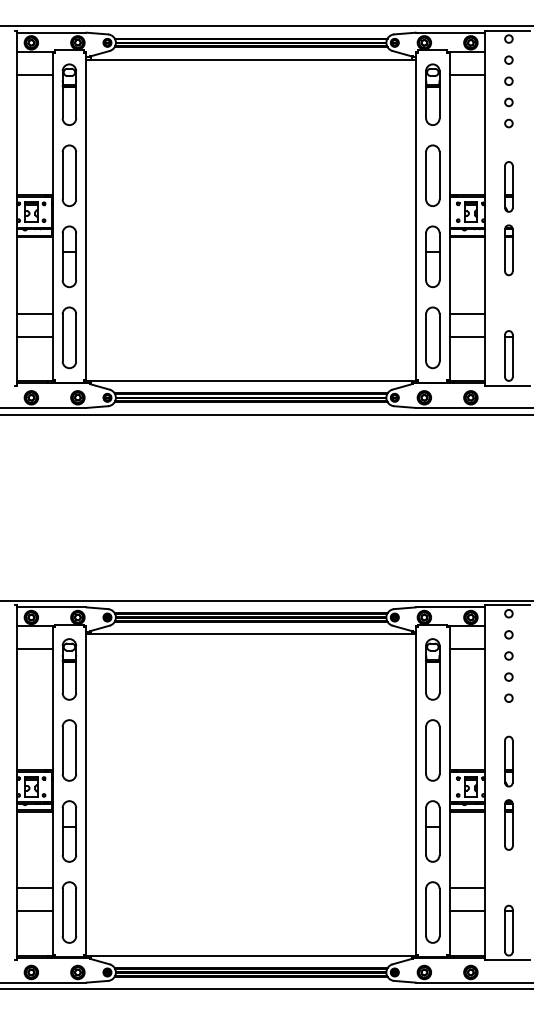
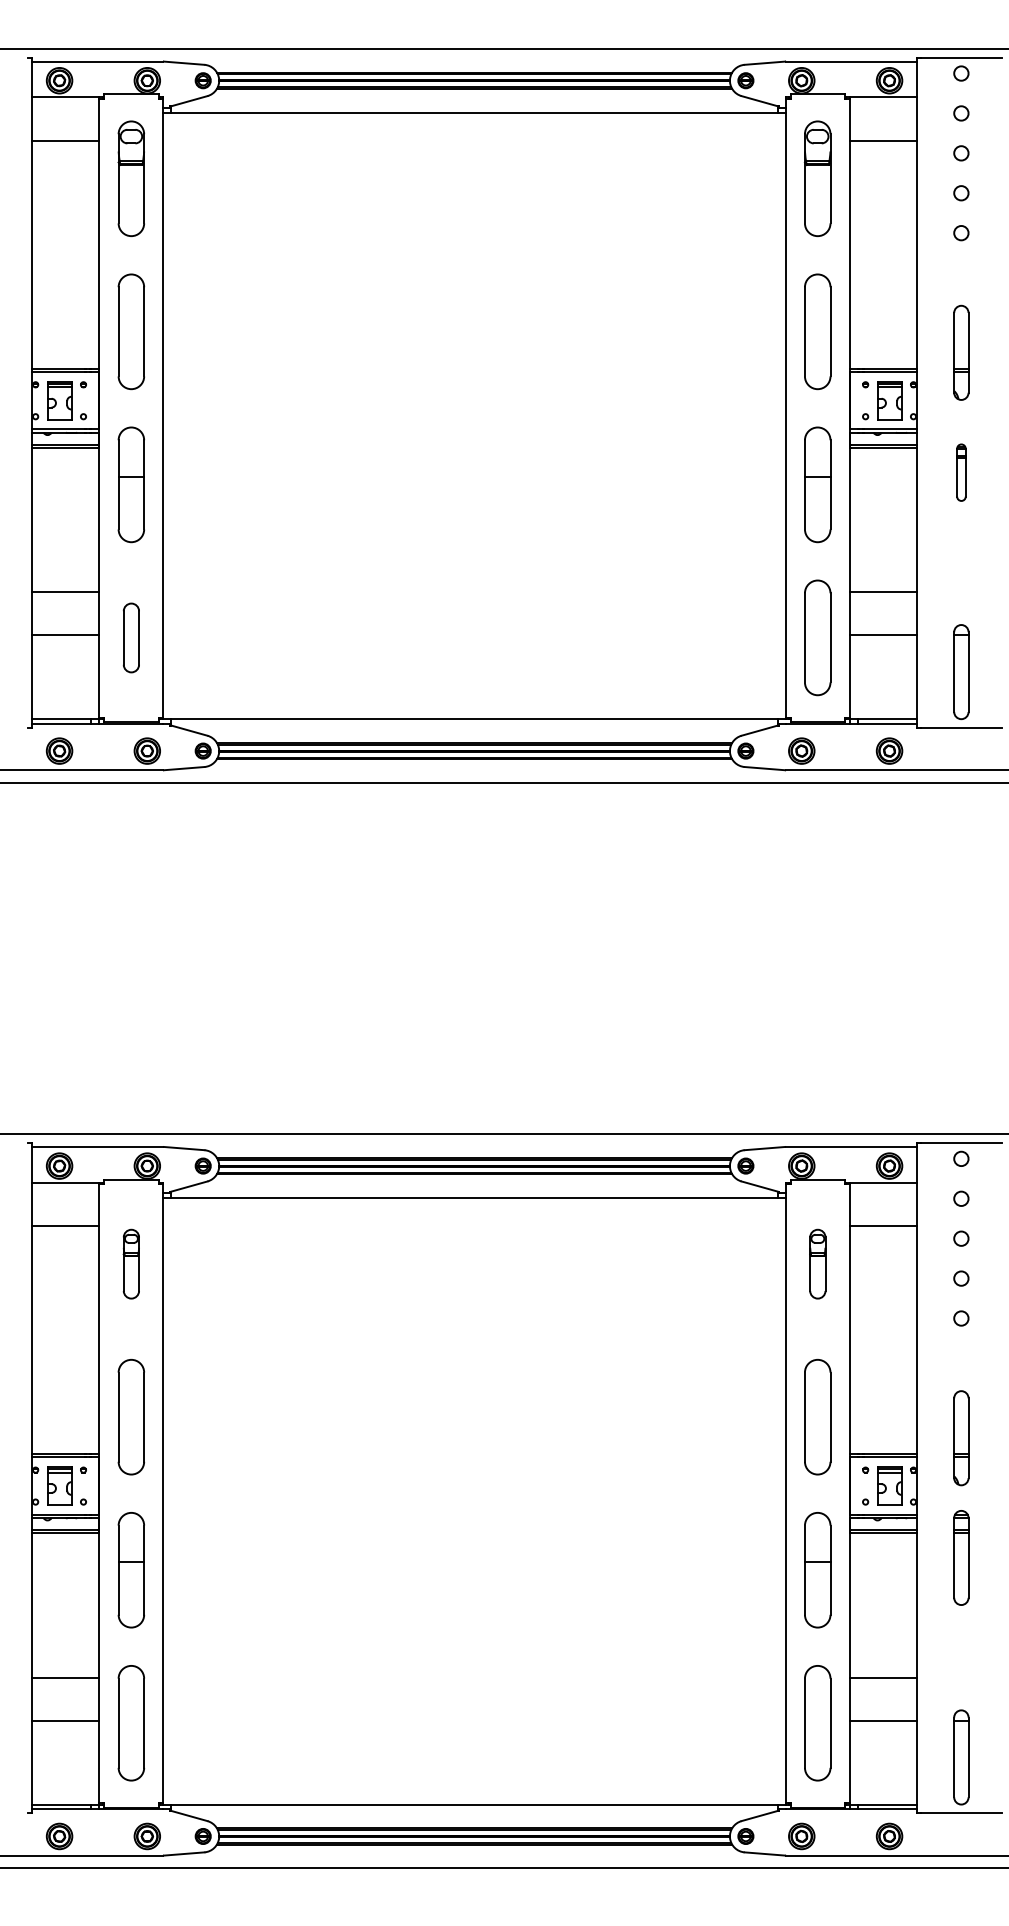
part: (508, 250) -> (960, 472), size x0.6
part: (69, 337) -> (131, 637), size x0.6
part: (69, 669) -> (131, 1264), size x0.6
part: (432, 669) -> (817, 1264), size x0.6

